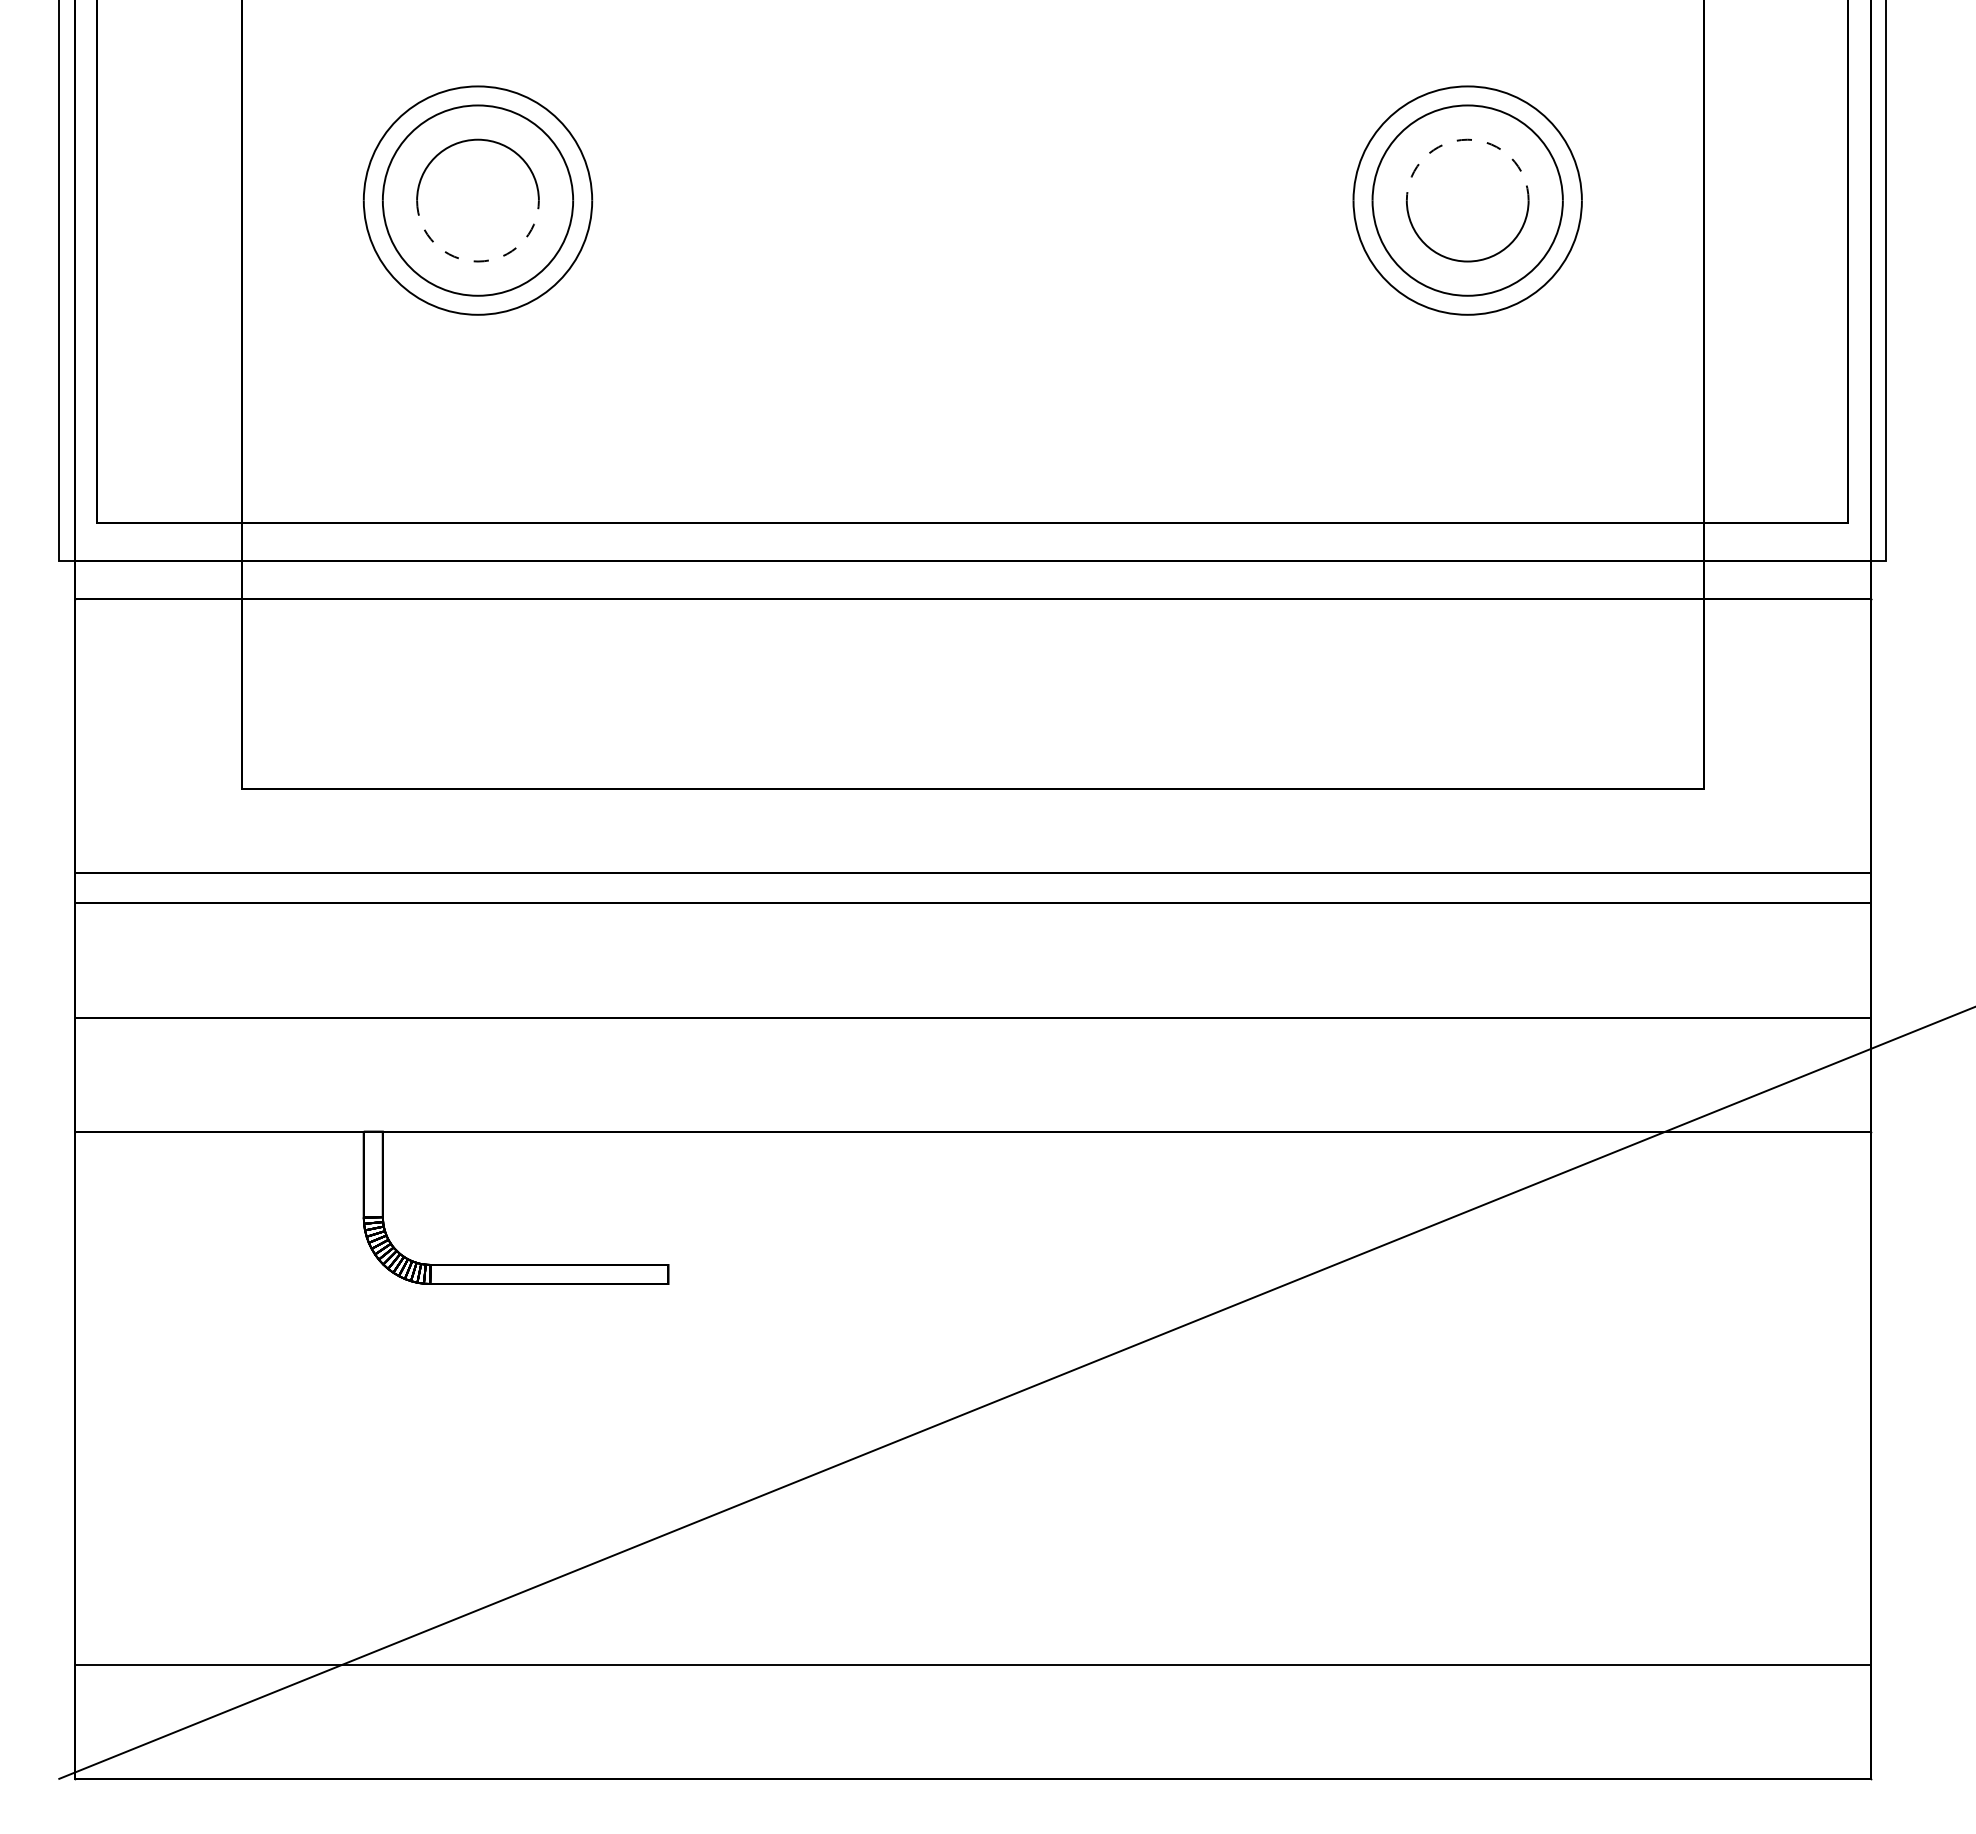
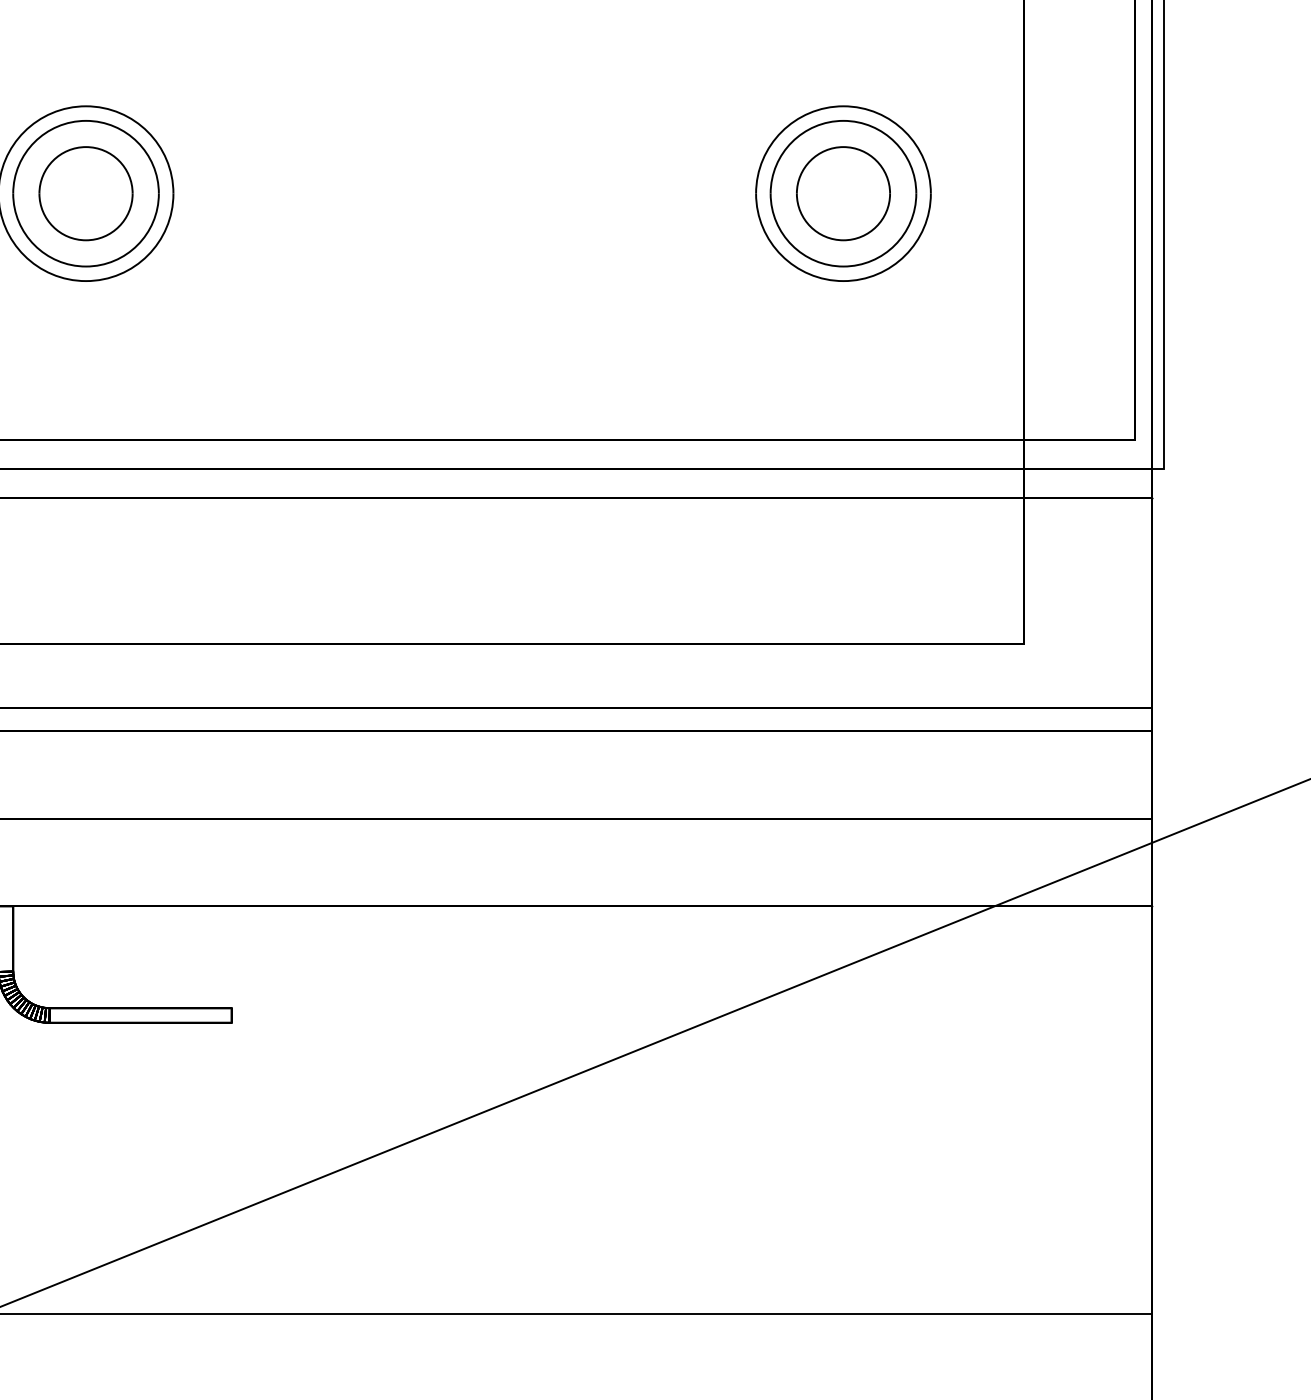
arc: (1467, 139) -> (843, 146), dashed -> solid
arc: (478, 261) -> (86, 240), dashed -> solid

